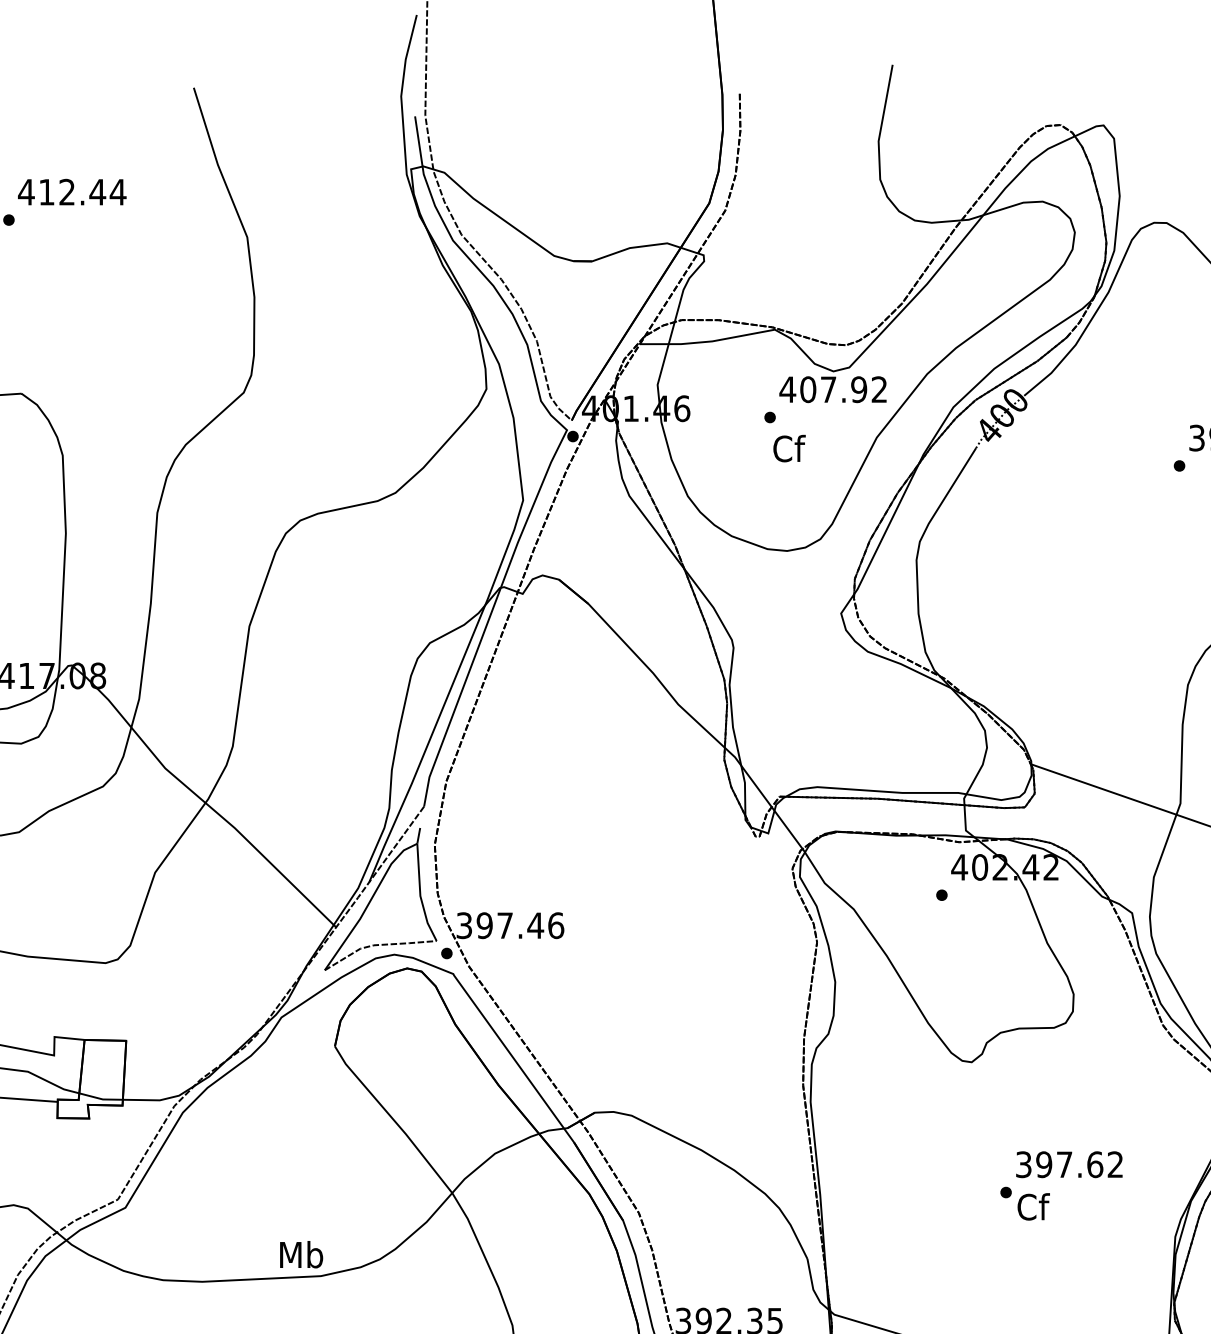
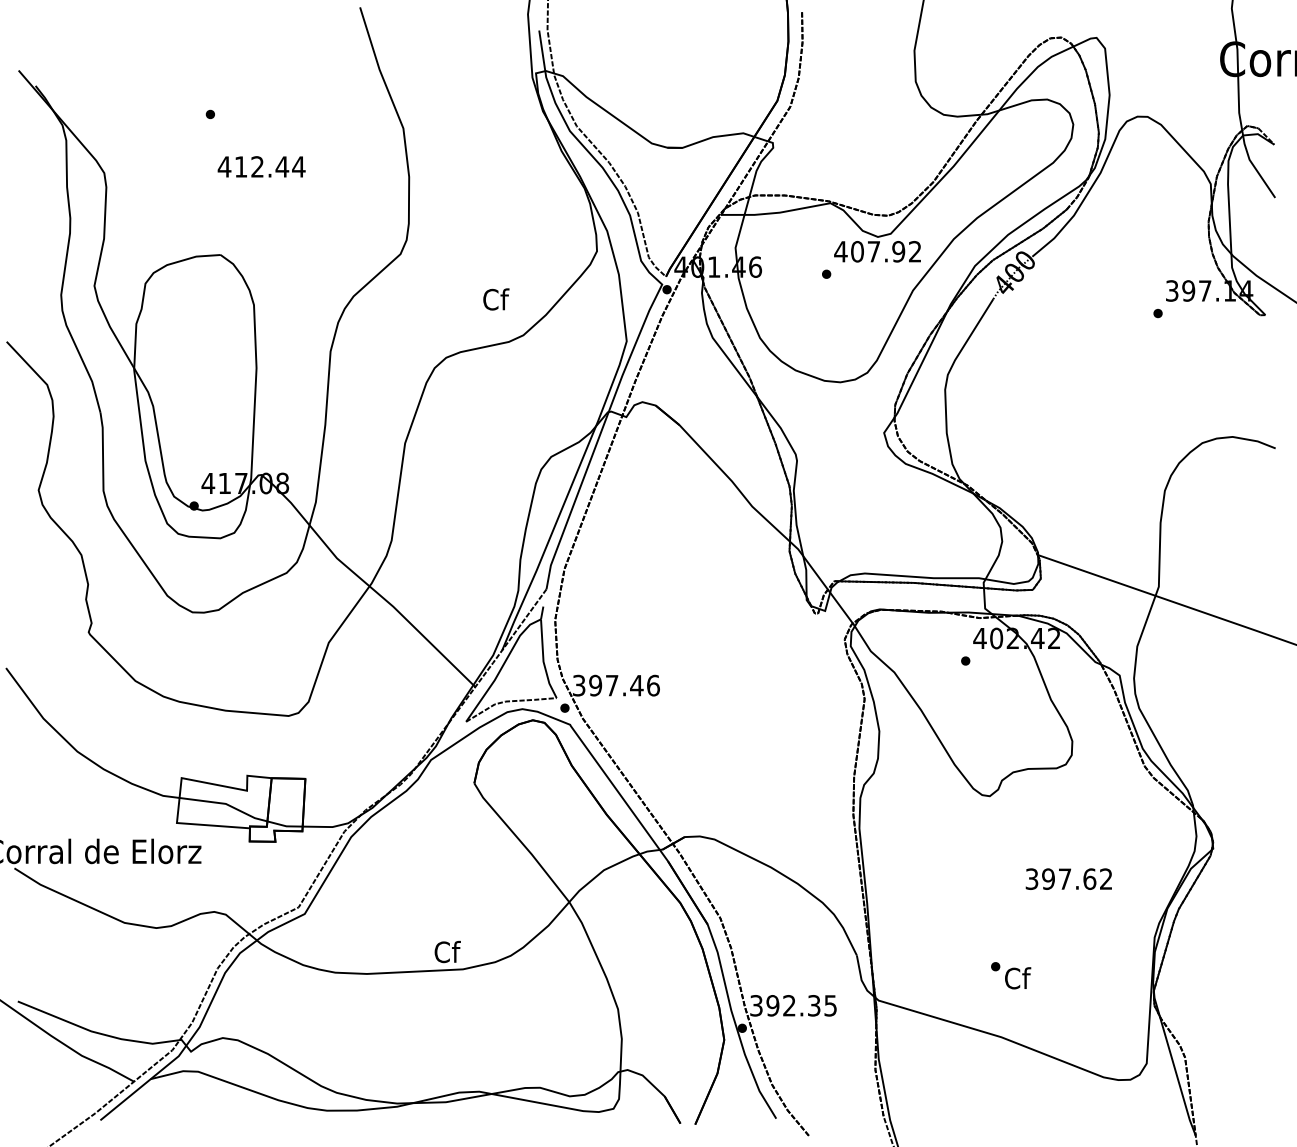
text: (72, 191) -> (261, 166), moved
text: (789, 448) -> (496, 299), moved
text: (1025, 1203) -> (1011, 975), moved
text: (301, 1254) -> (447, 951), Mb -> Cf

